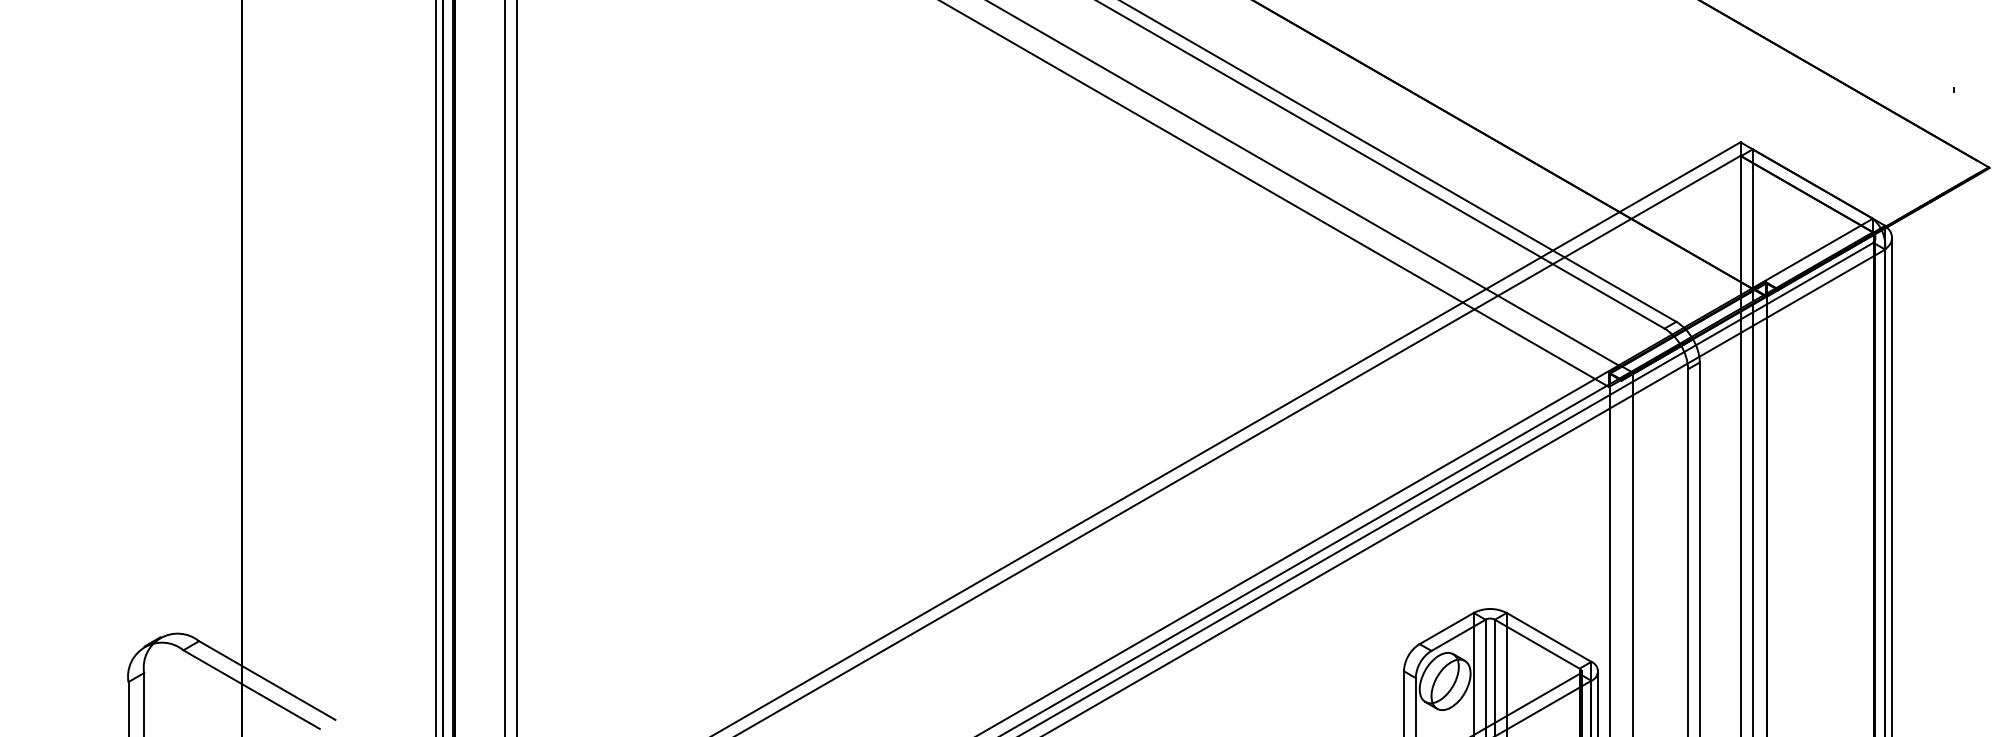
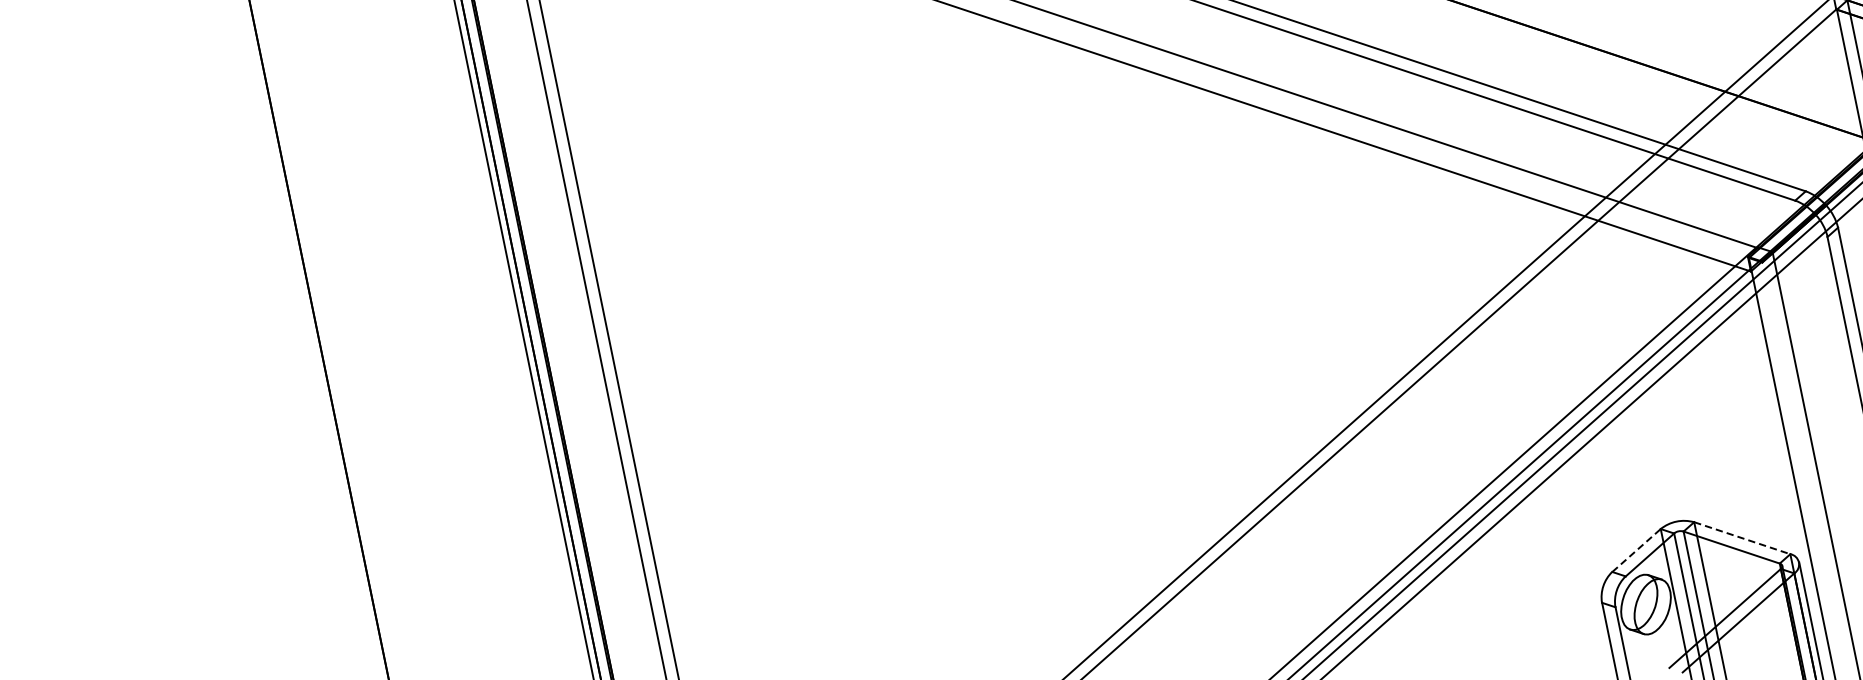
line: (1447, 628) -> (1637, 550), solid -> dashed
line: (1549, 637) -> (1742, 538), solid -> dashed

